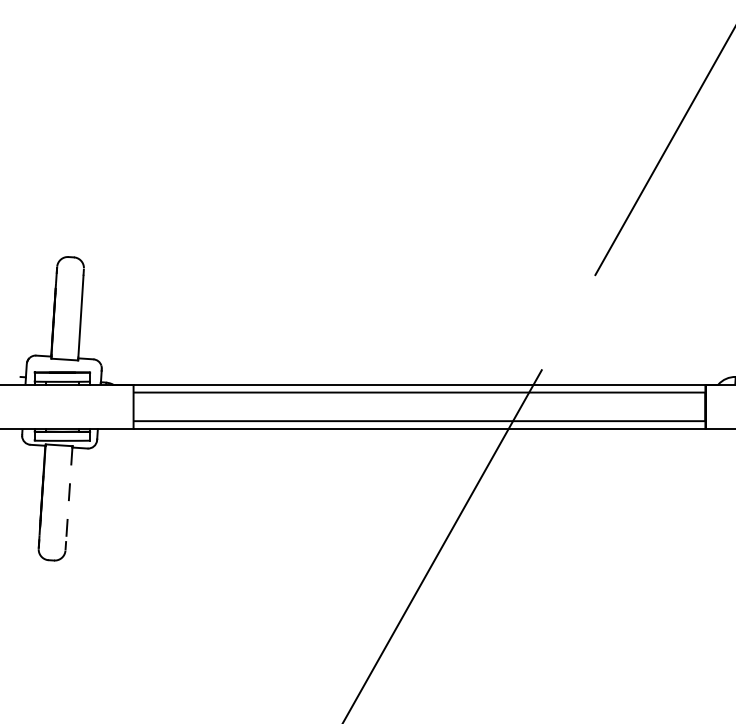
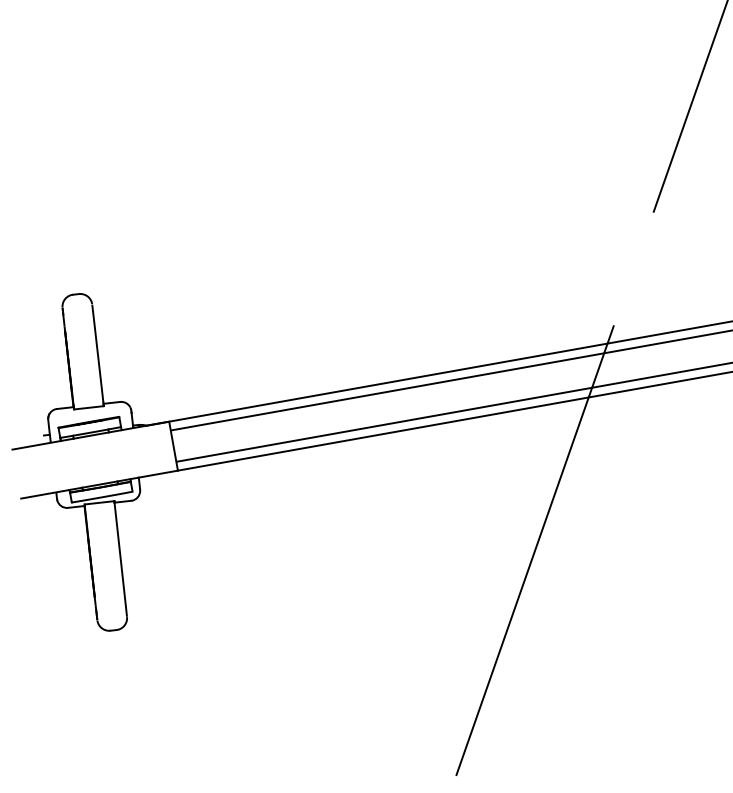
line: (69, 494) -> (120, 554), dashed -> solid

